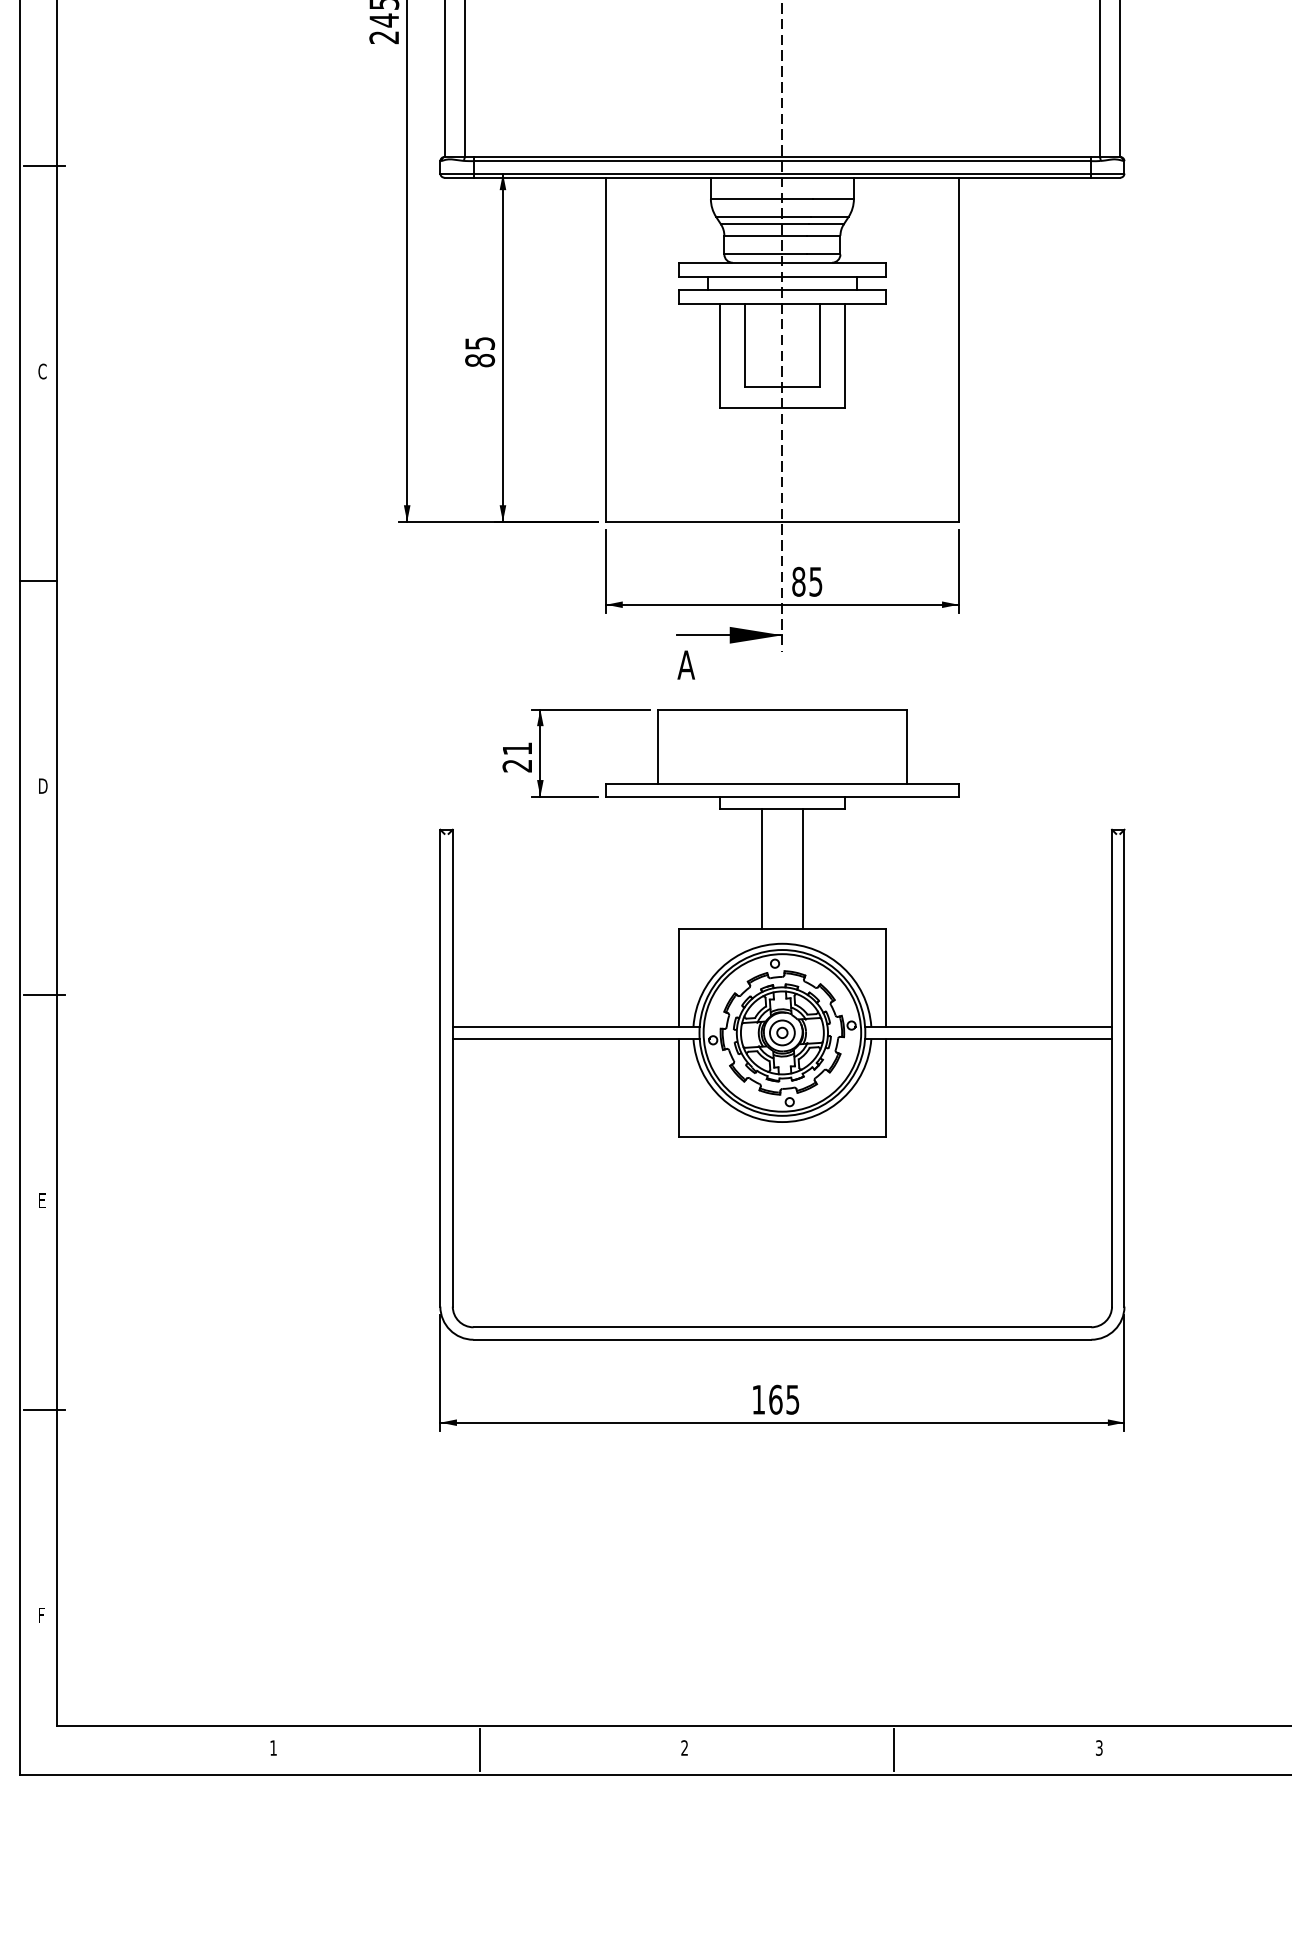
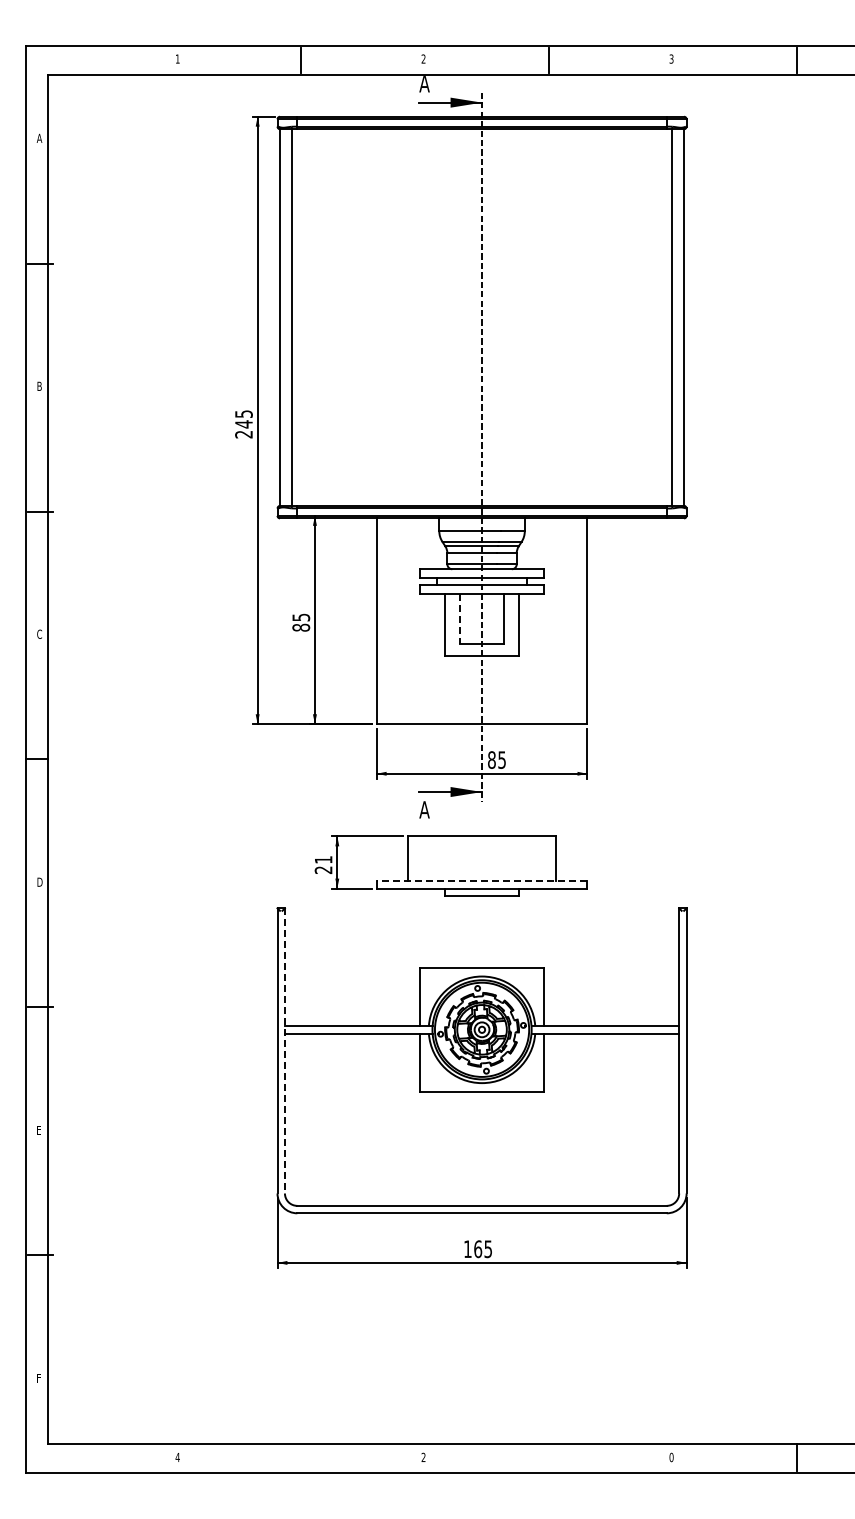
line: (744, 345) -> (459, 618), solid -> dashed
line: (781, 784) -> (481, 881), solid -> dashed
line: (761, 868) -> (469, 931), removed
line: (803, 868) -> (494, 931), removed
line: (452, 1067) -> (284, 1050), solid -> dashed
text: (273, 1748) -> (177, 1457), 1 -> 4
text: (1099, 1748) -> (671, 1457), 3 -> 0
line: (480, 1749) -> (301, 1458), removed
line: (895, 1749) -> (549, 1458), removed

